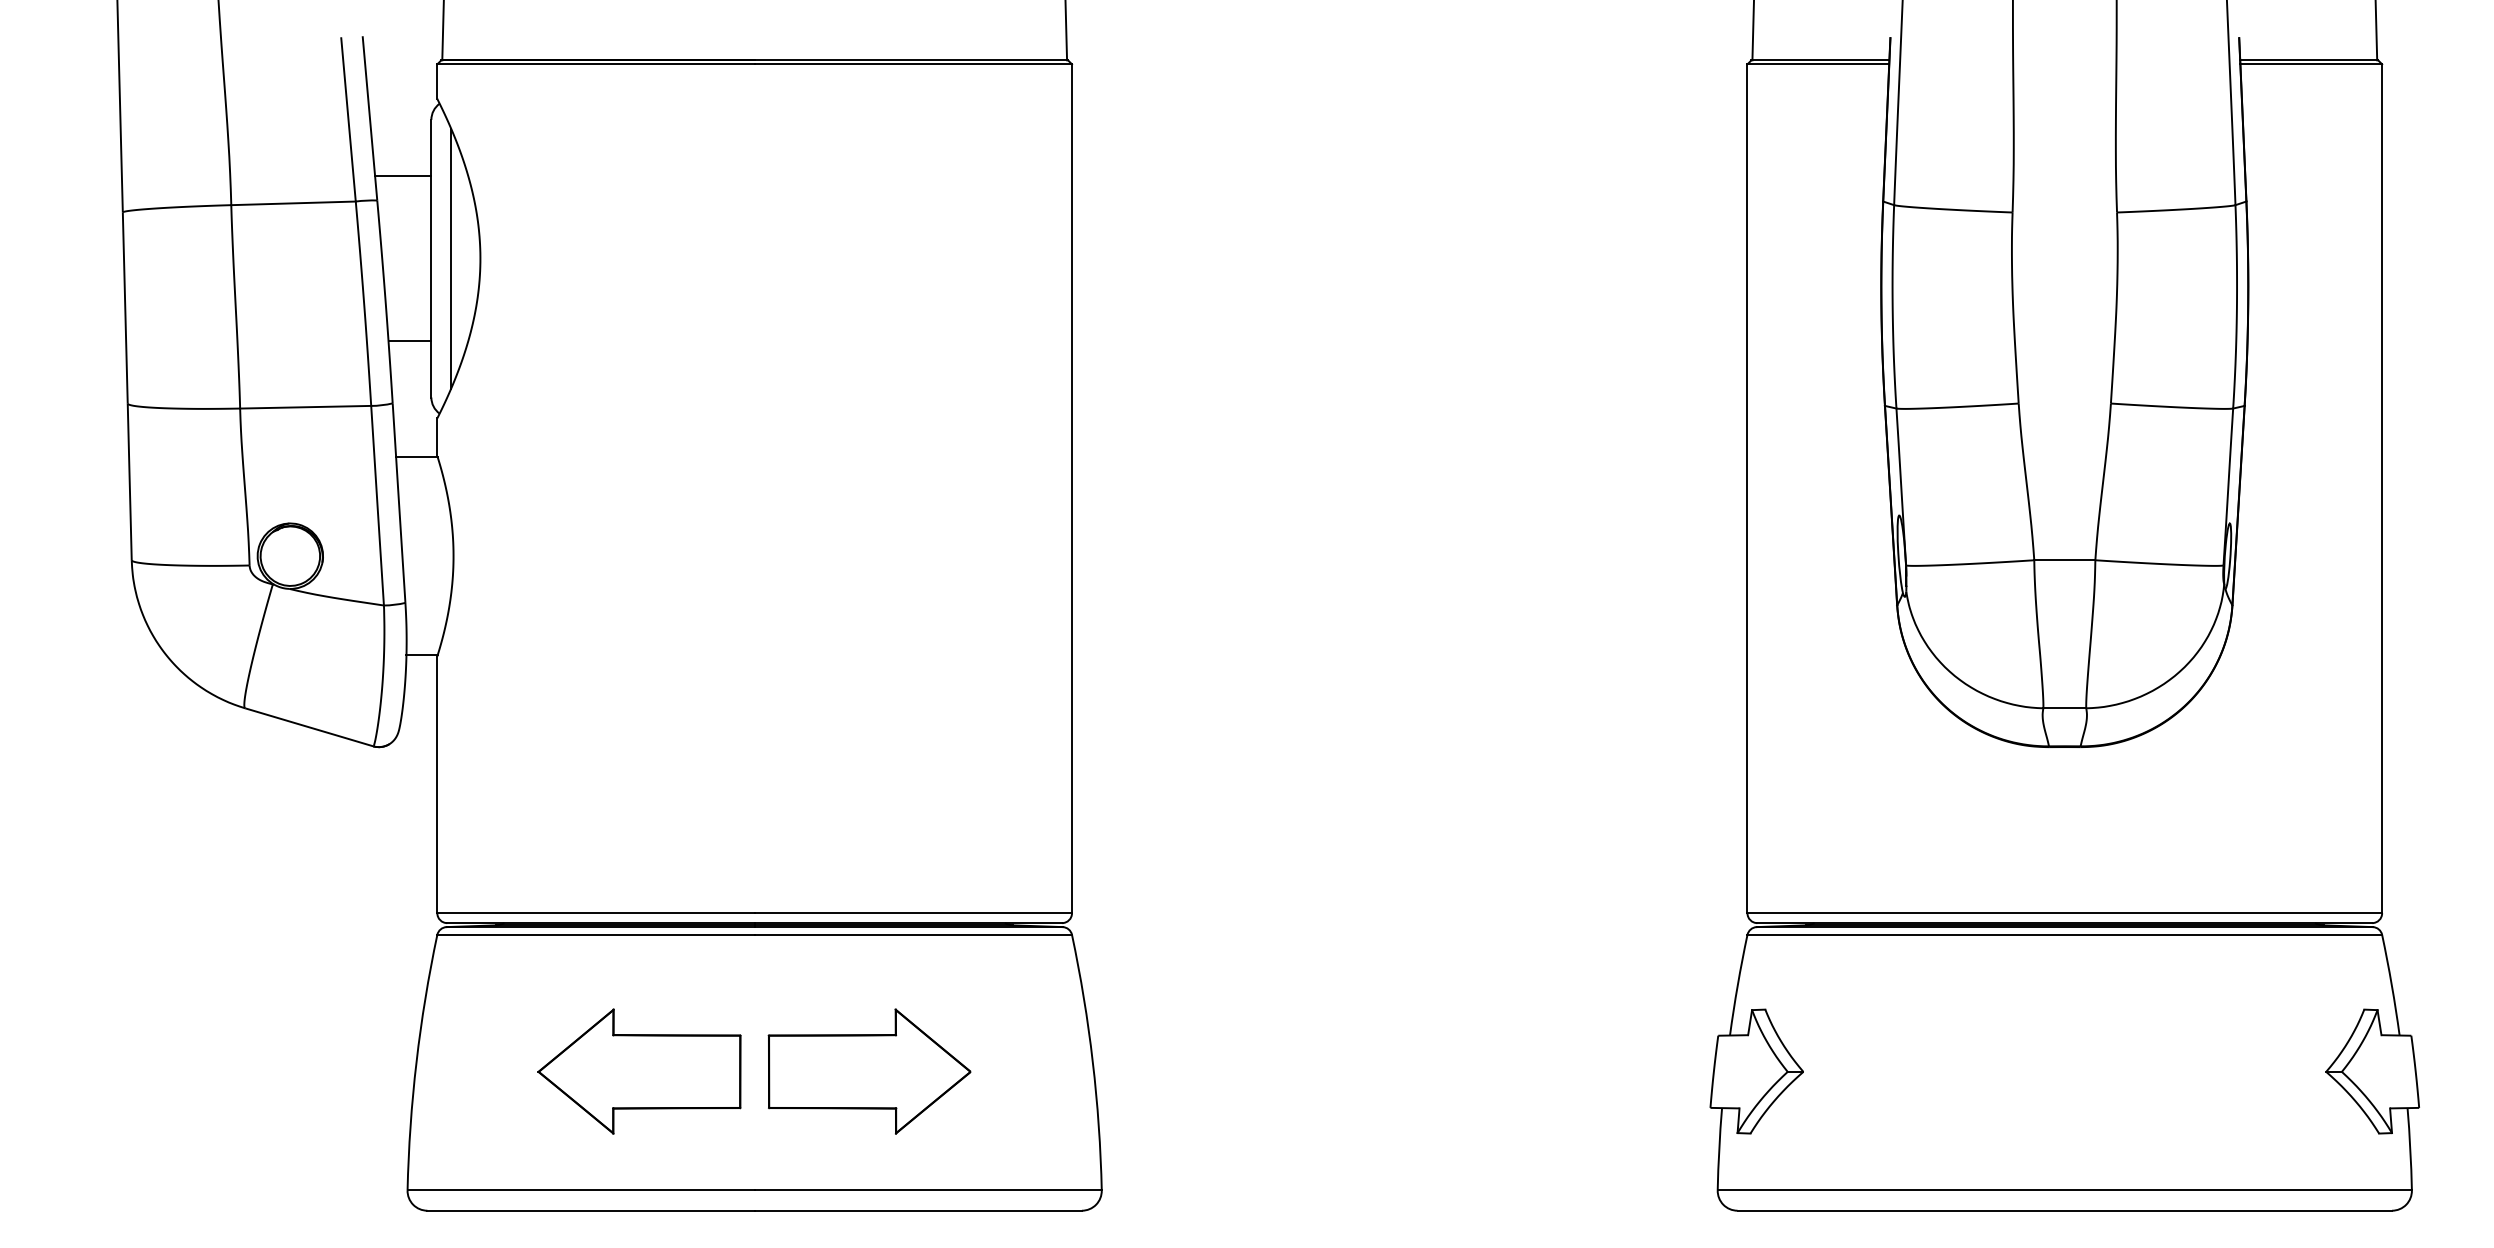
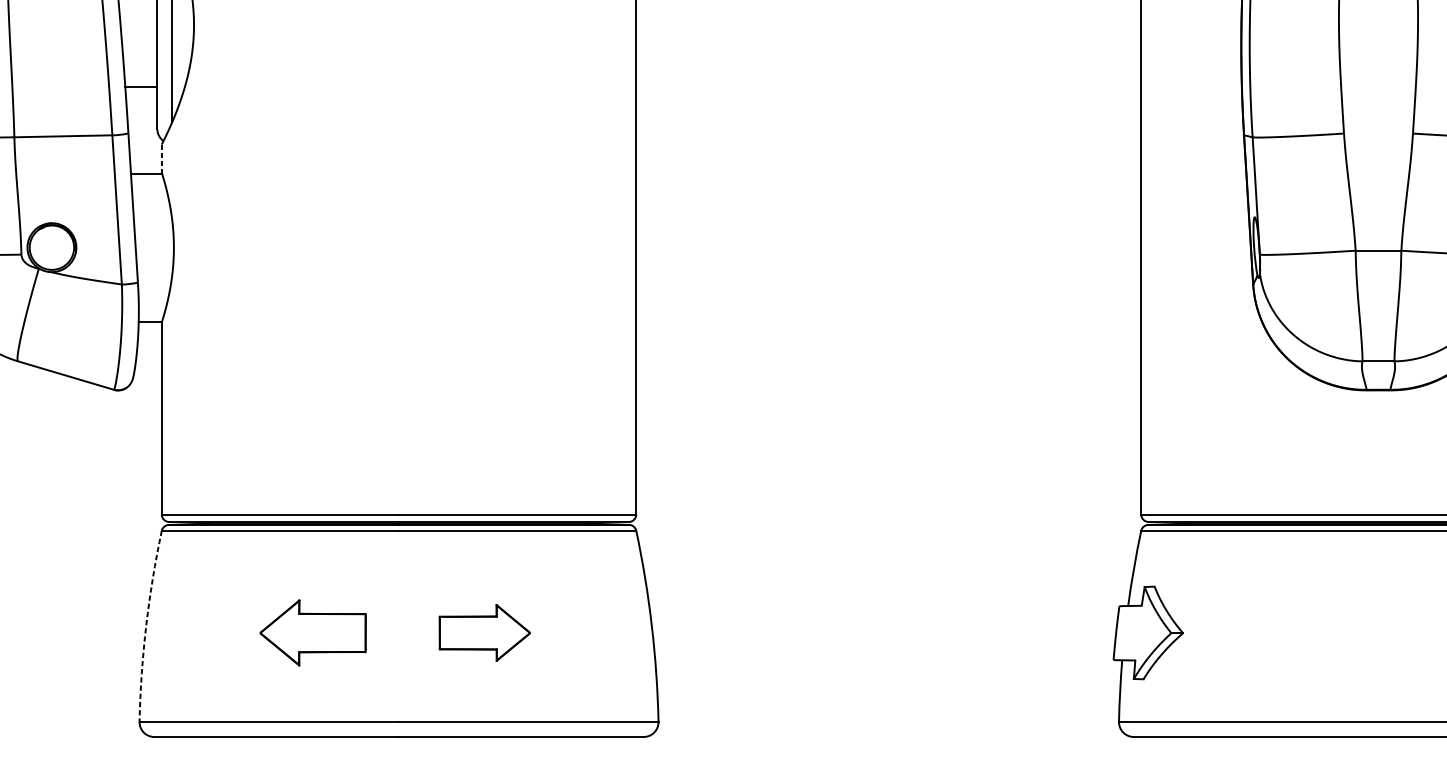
line: (437, 437) -> (161, 158), solid -> dashed
arc: (416, 1061) -> (146, 625), solid -> dashed
part: (639, 1071) -> (312, 632), size x0.7
part: (869, 1071) -> (484, 632), size x0.6

